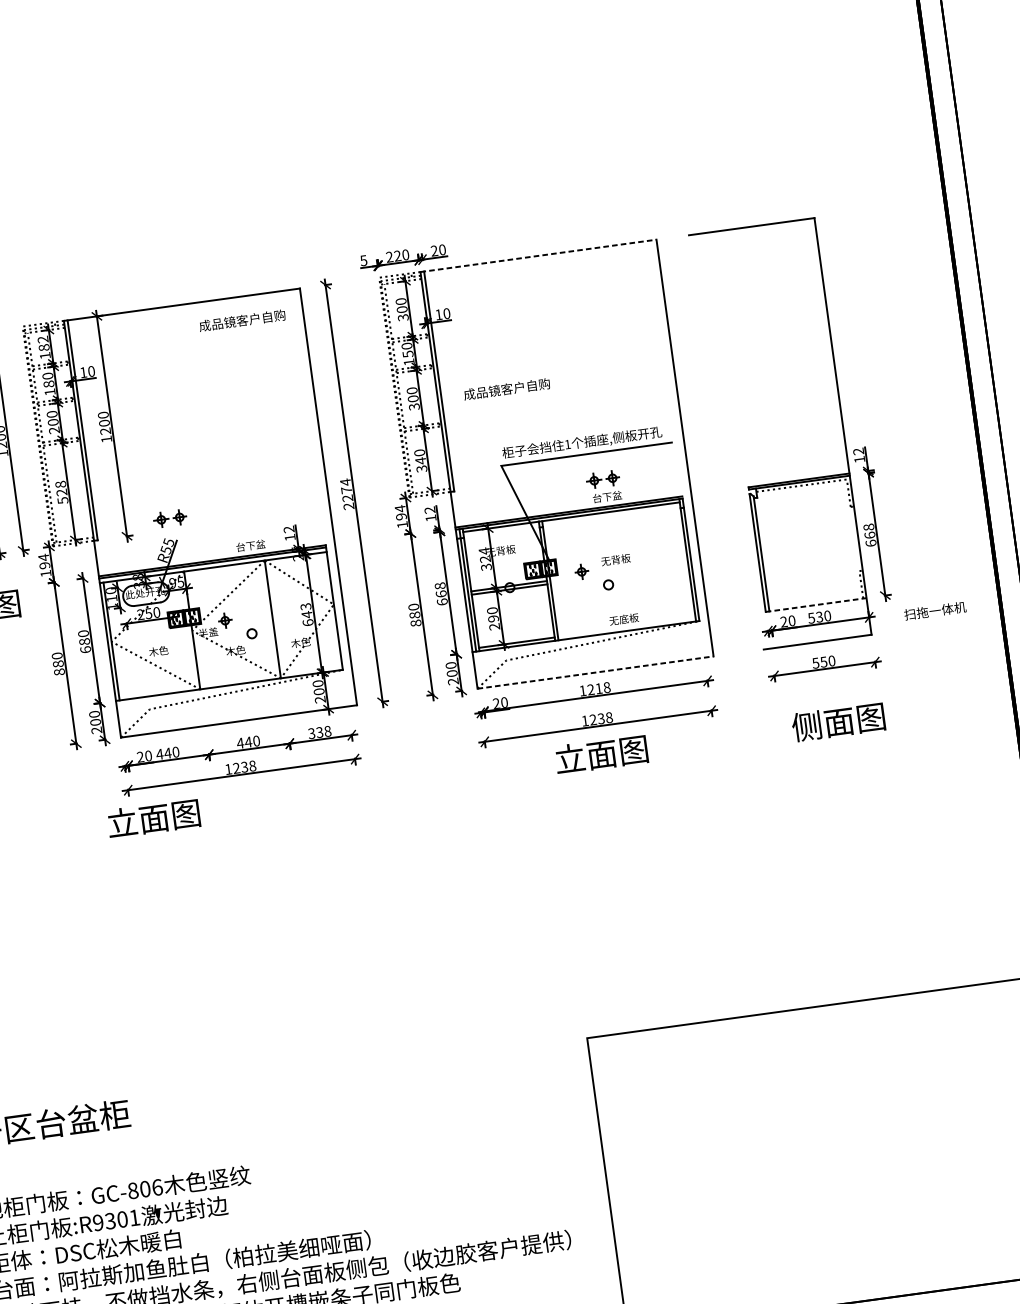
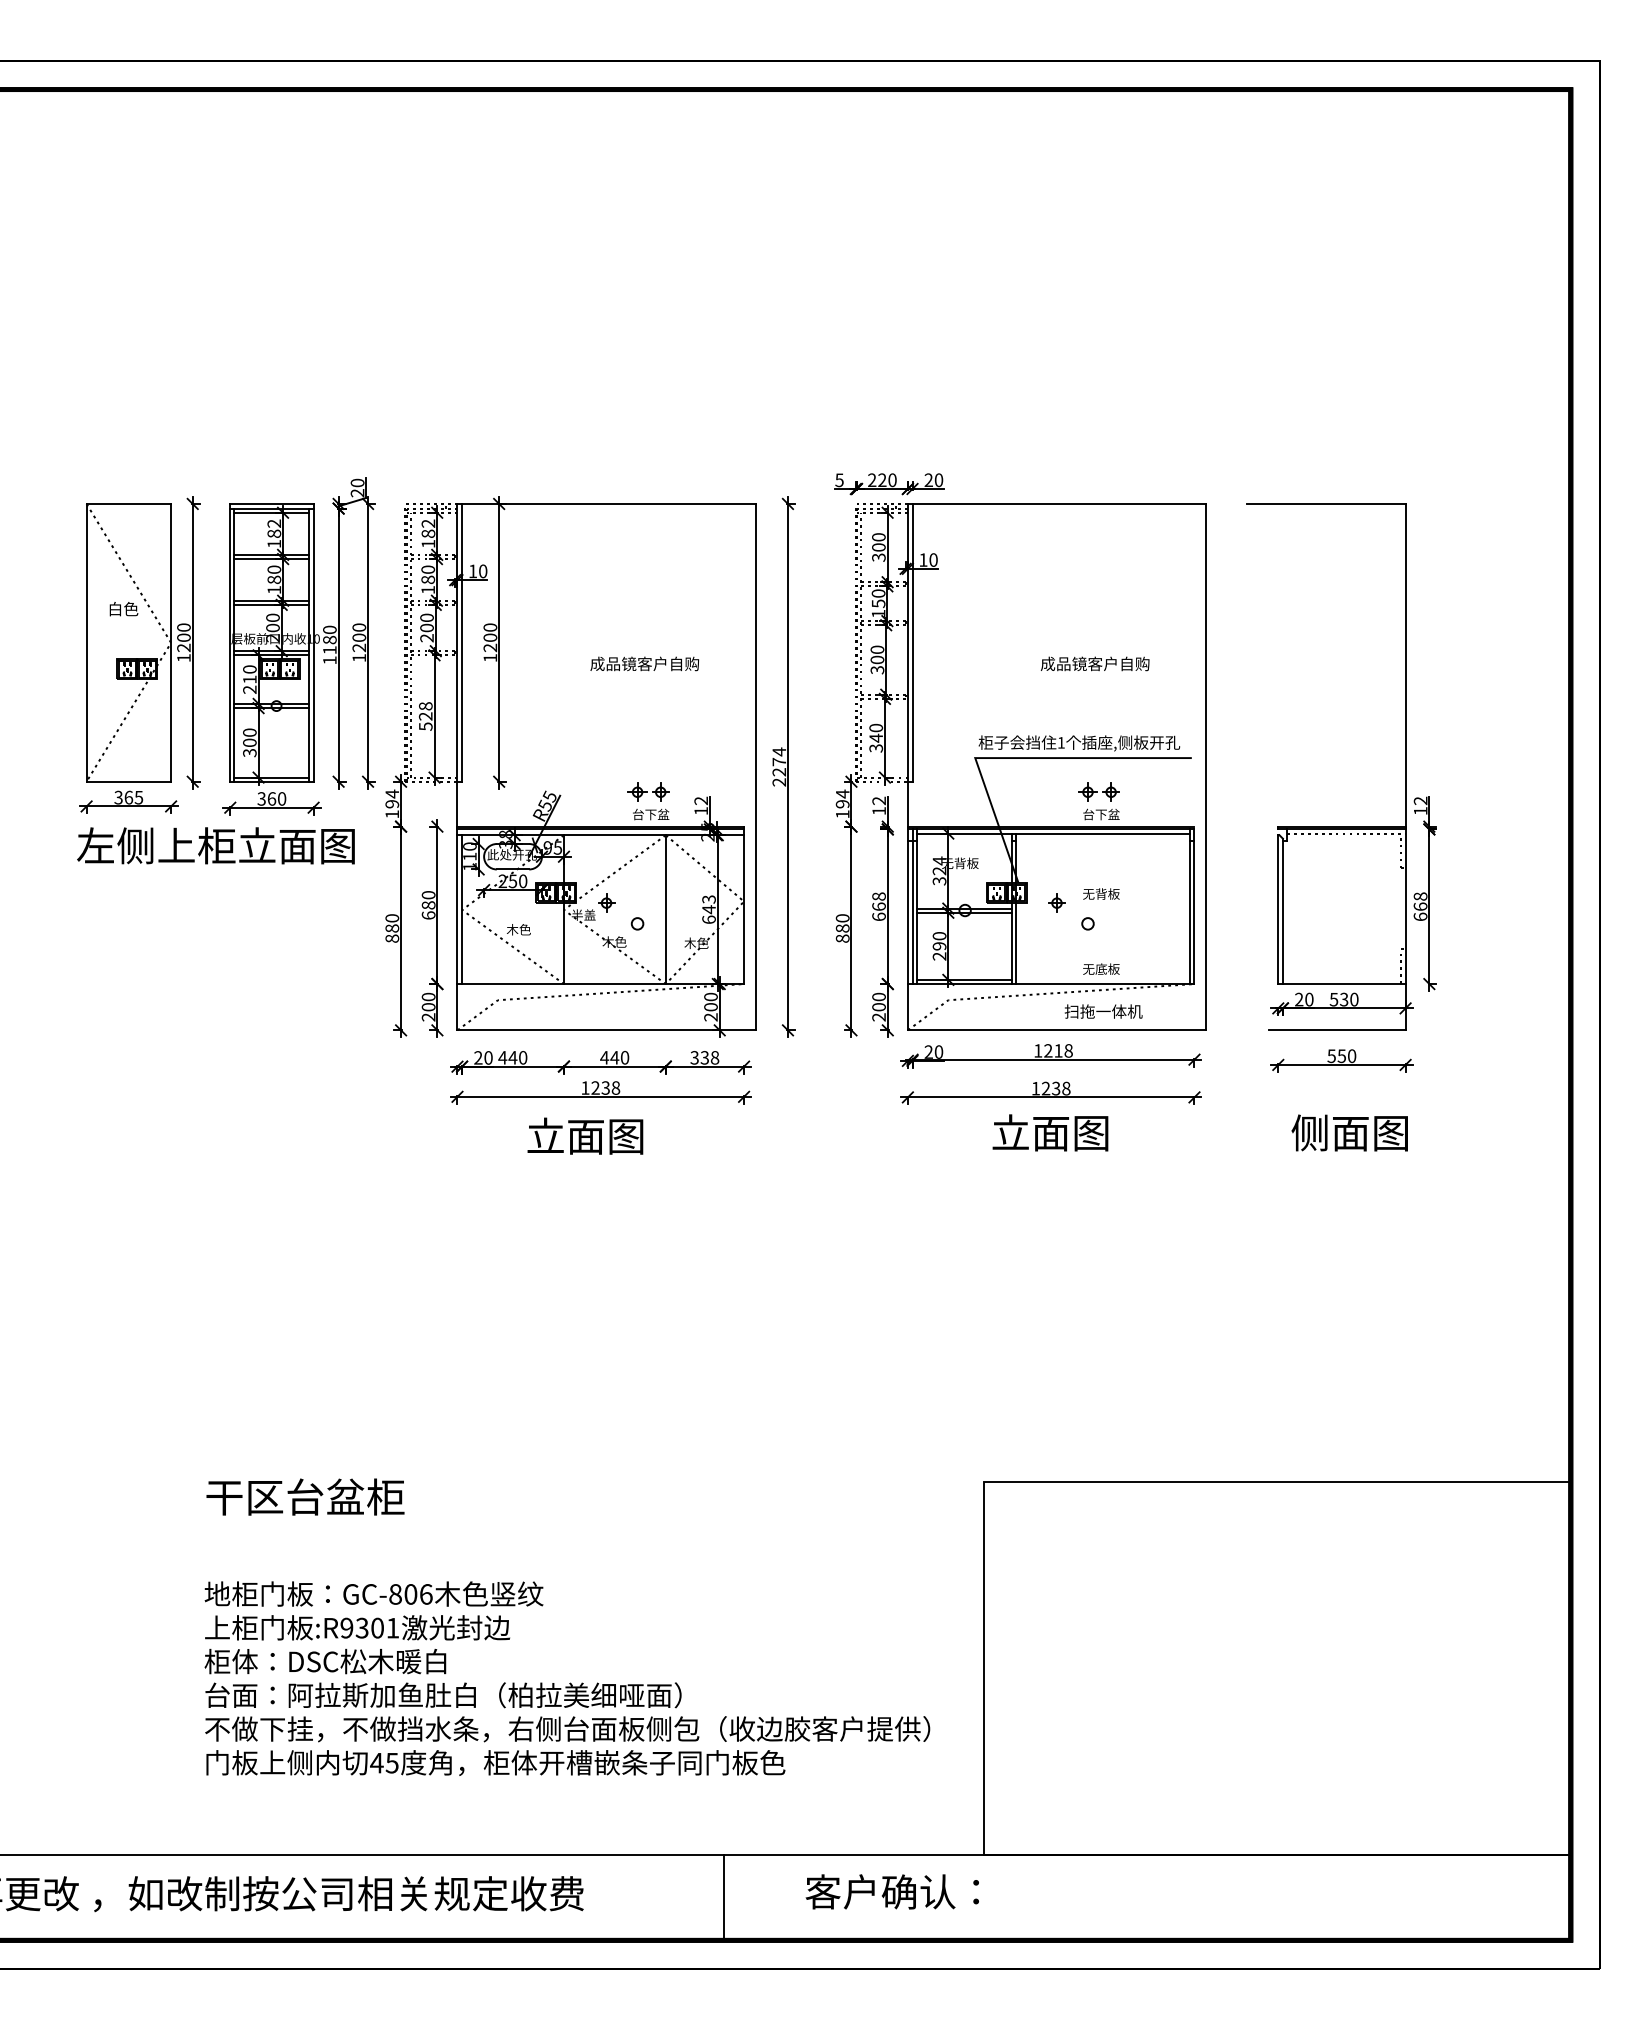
line: (538, 255) -> (1057, 503), dashed -> solid
text: (242, 320) -> (644, 663), moved
text: (506, 388) -> (1094, 663), moved
part: (169, 518) -> (648, 791), moved
line: (815, 605) -> (1341, 984), dashed -> solid
text: (935, 610) -> (1103, 1011), moved
line: (596, 672) -> (1057, 1030), dashed -> solid
text: (153, 817) -> (585, 1135), moved

